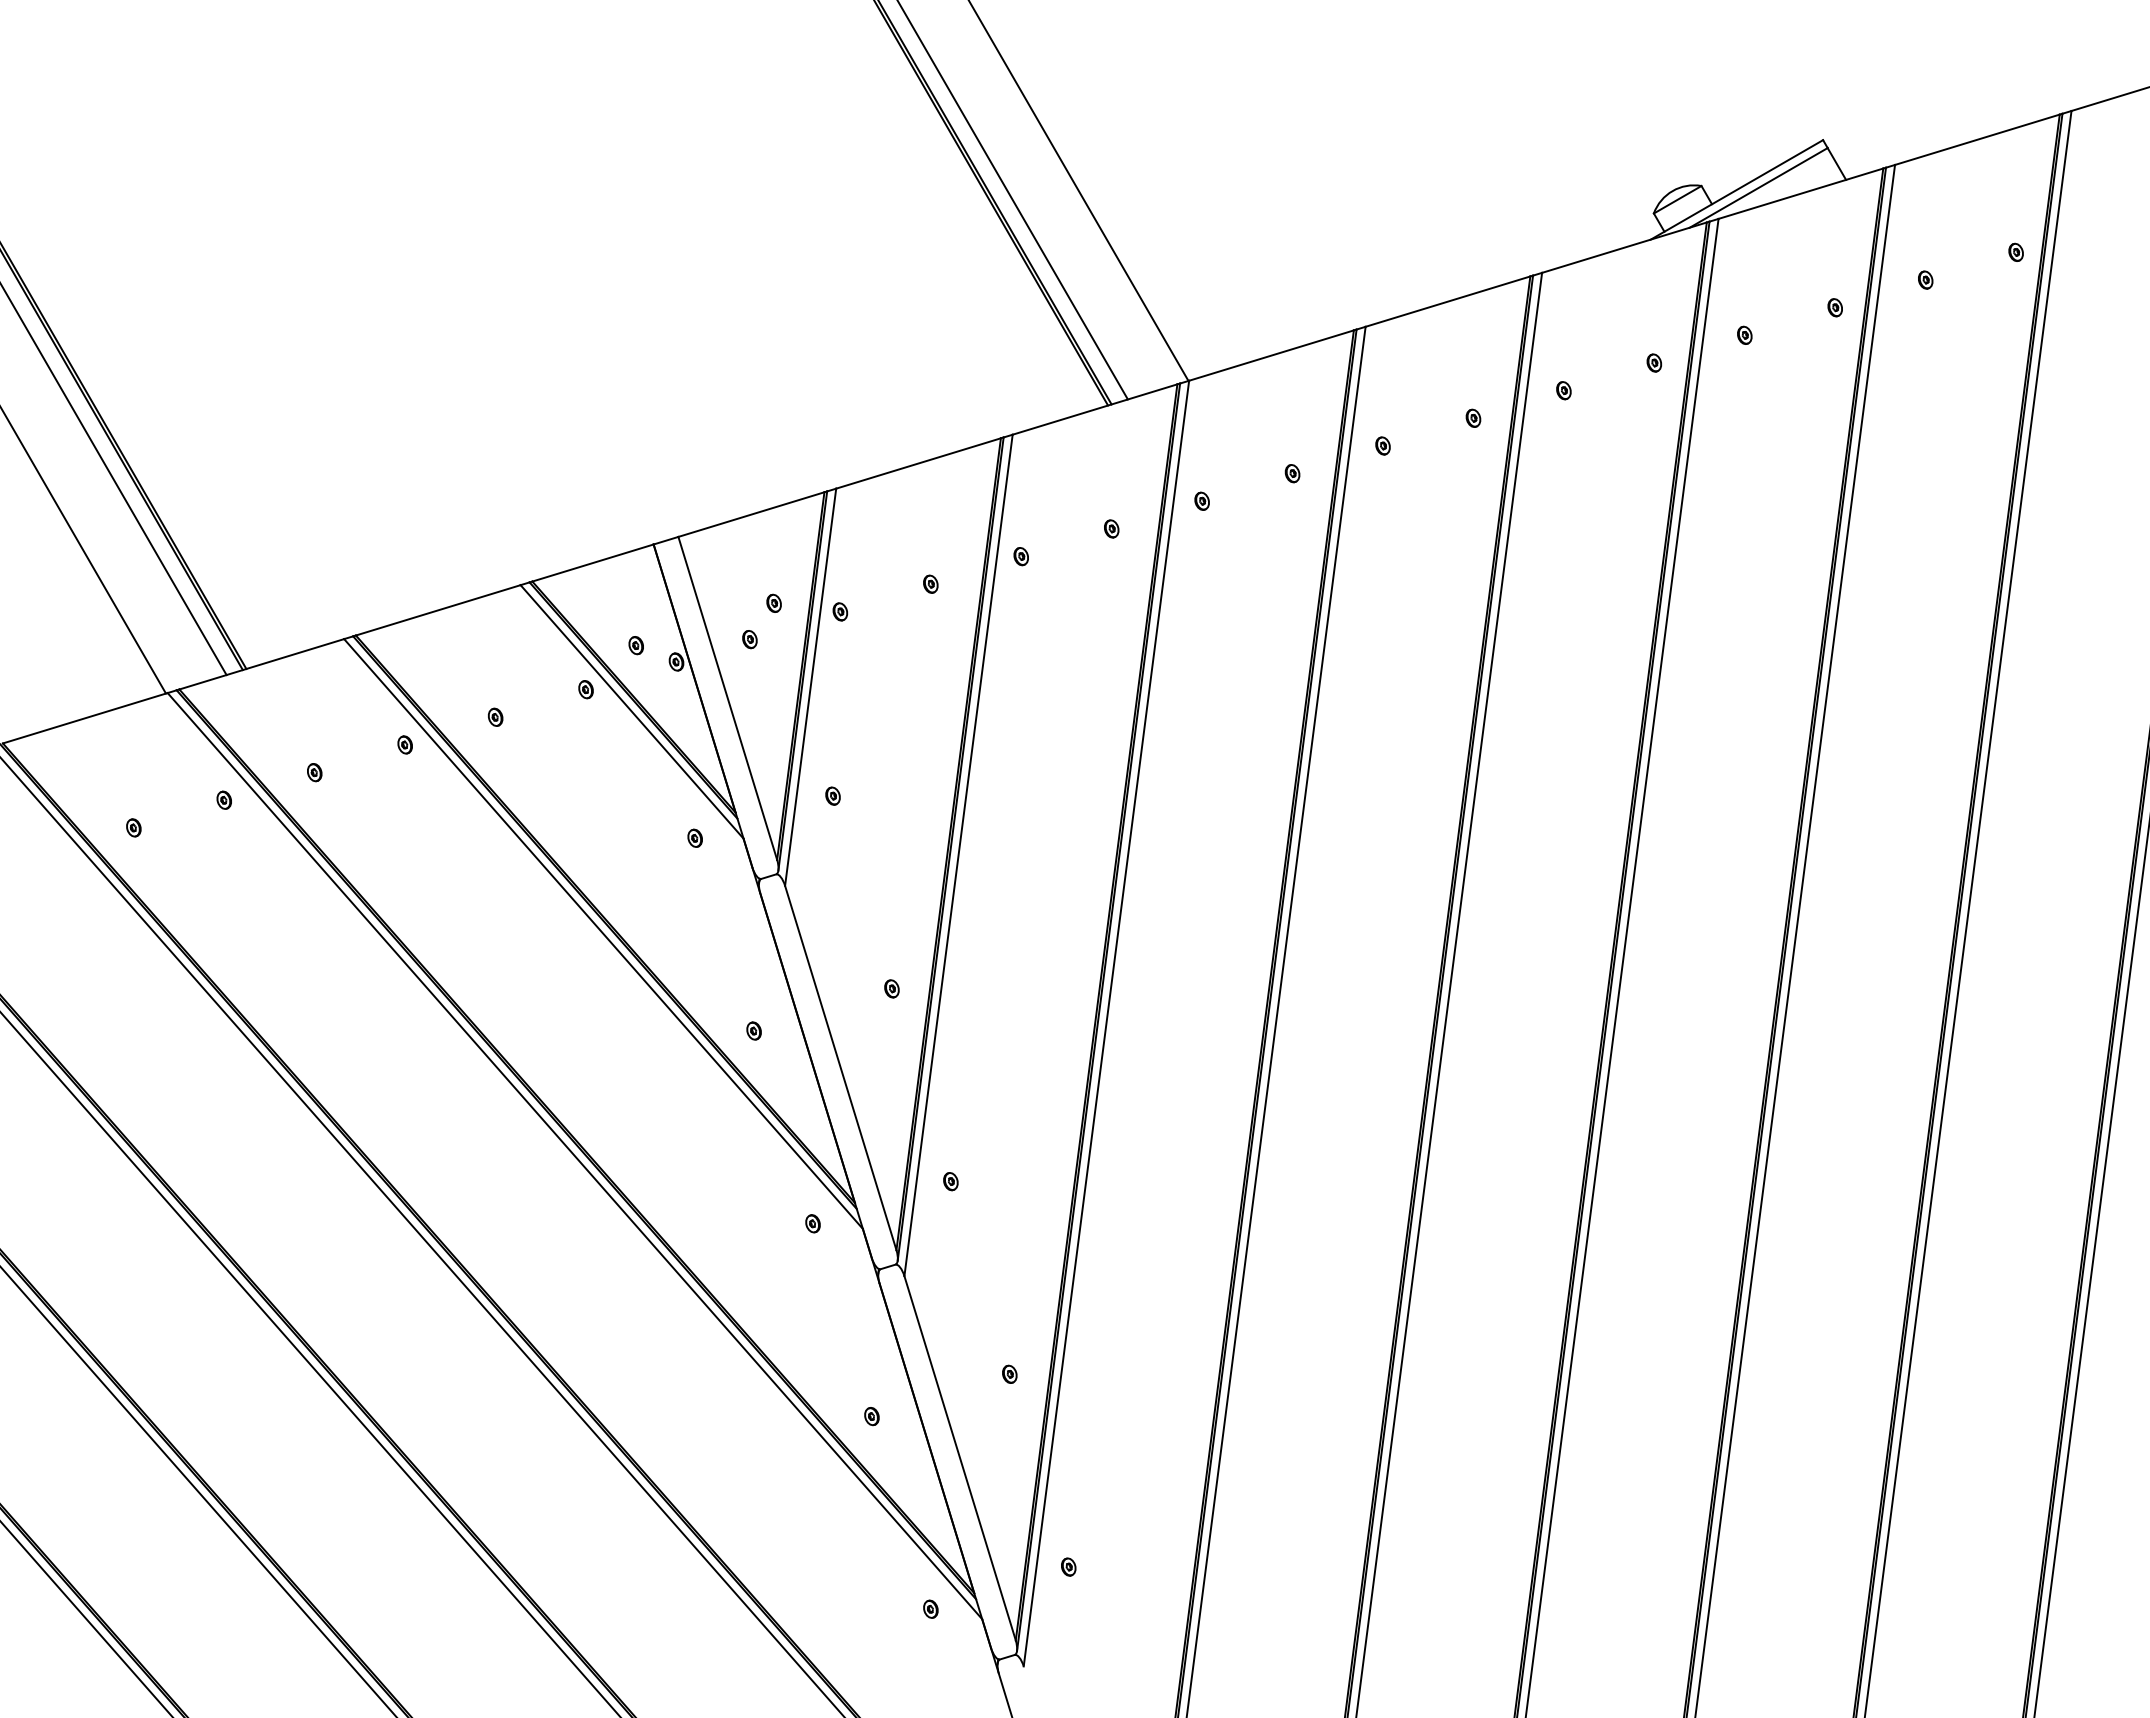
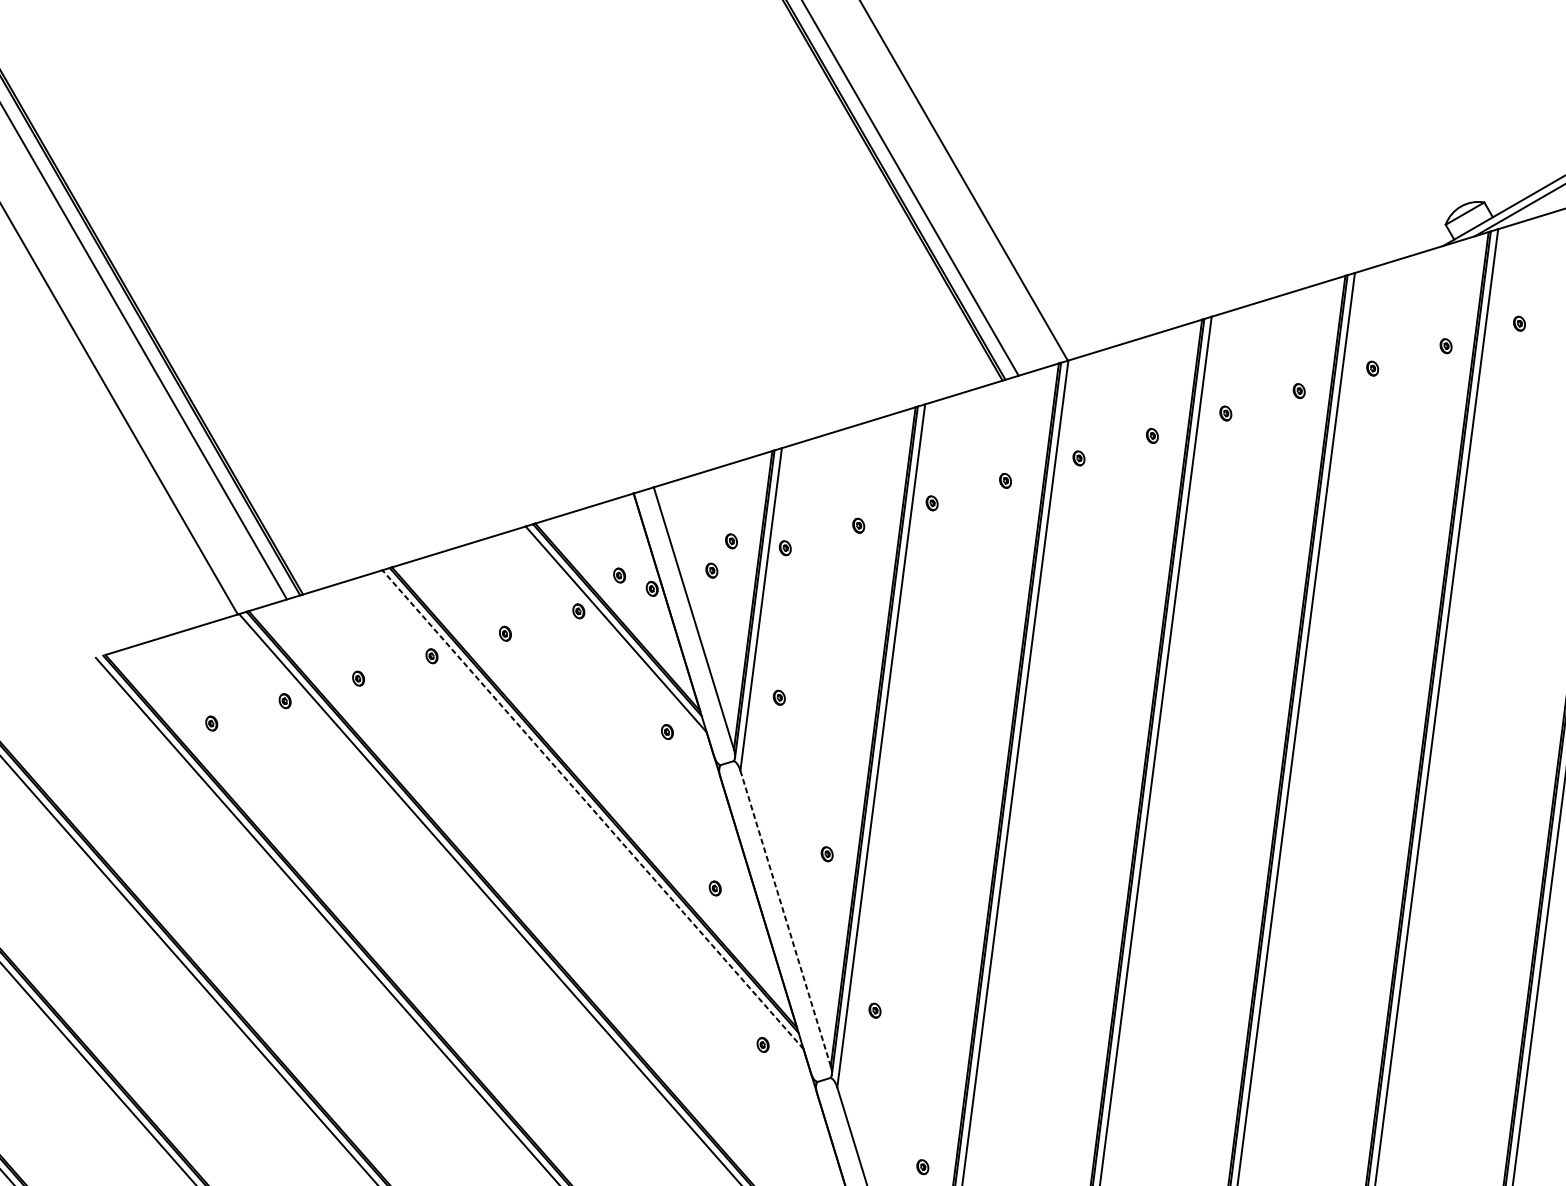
line: (603, 934) -> (592, 810), solid -> dashed
line: (840, 1068) -> (785, 918), solid -> dashed

